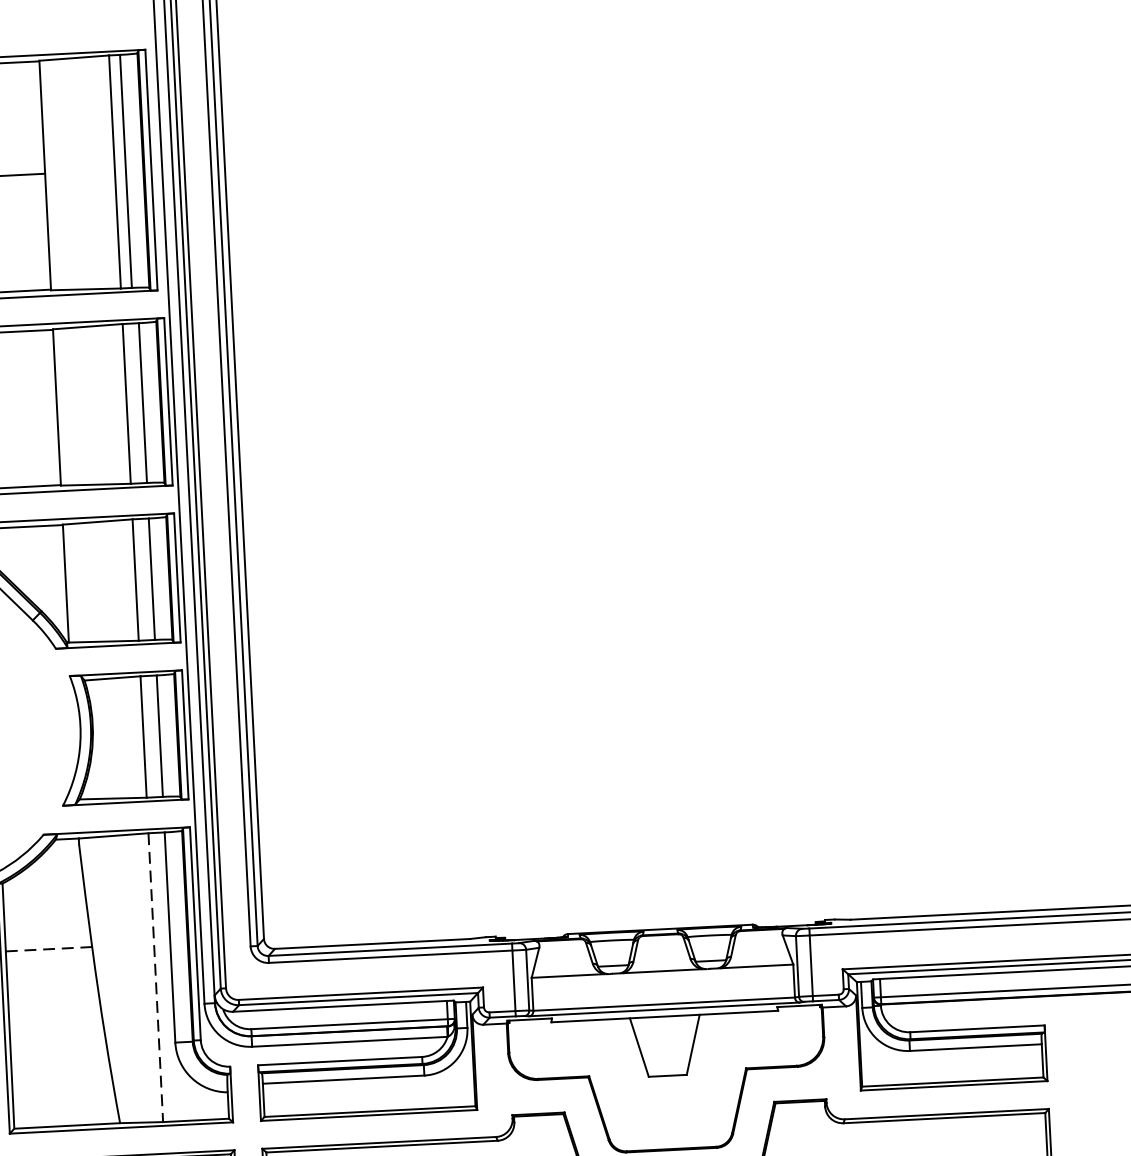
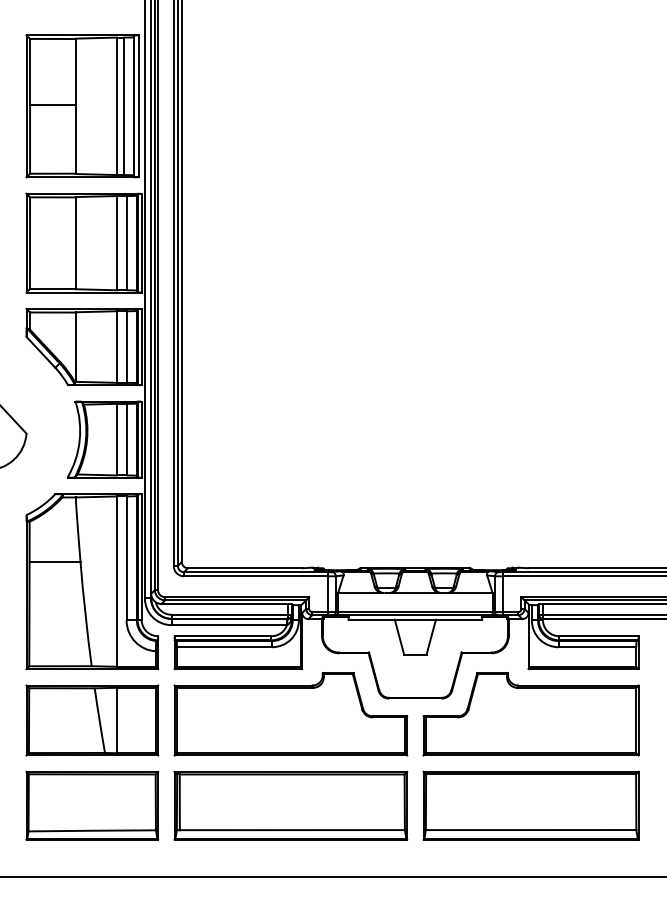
line: (49, 948) -> (55, 561), dashed -> solid
line: (156, 979) -> (117, 582), dashed -> solid

